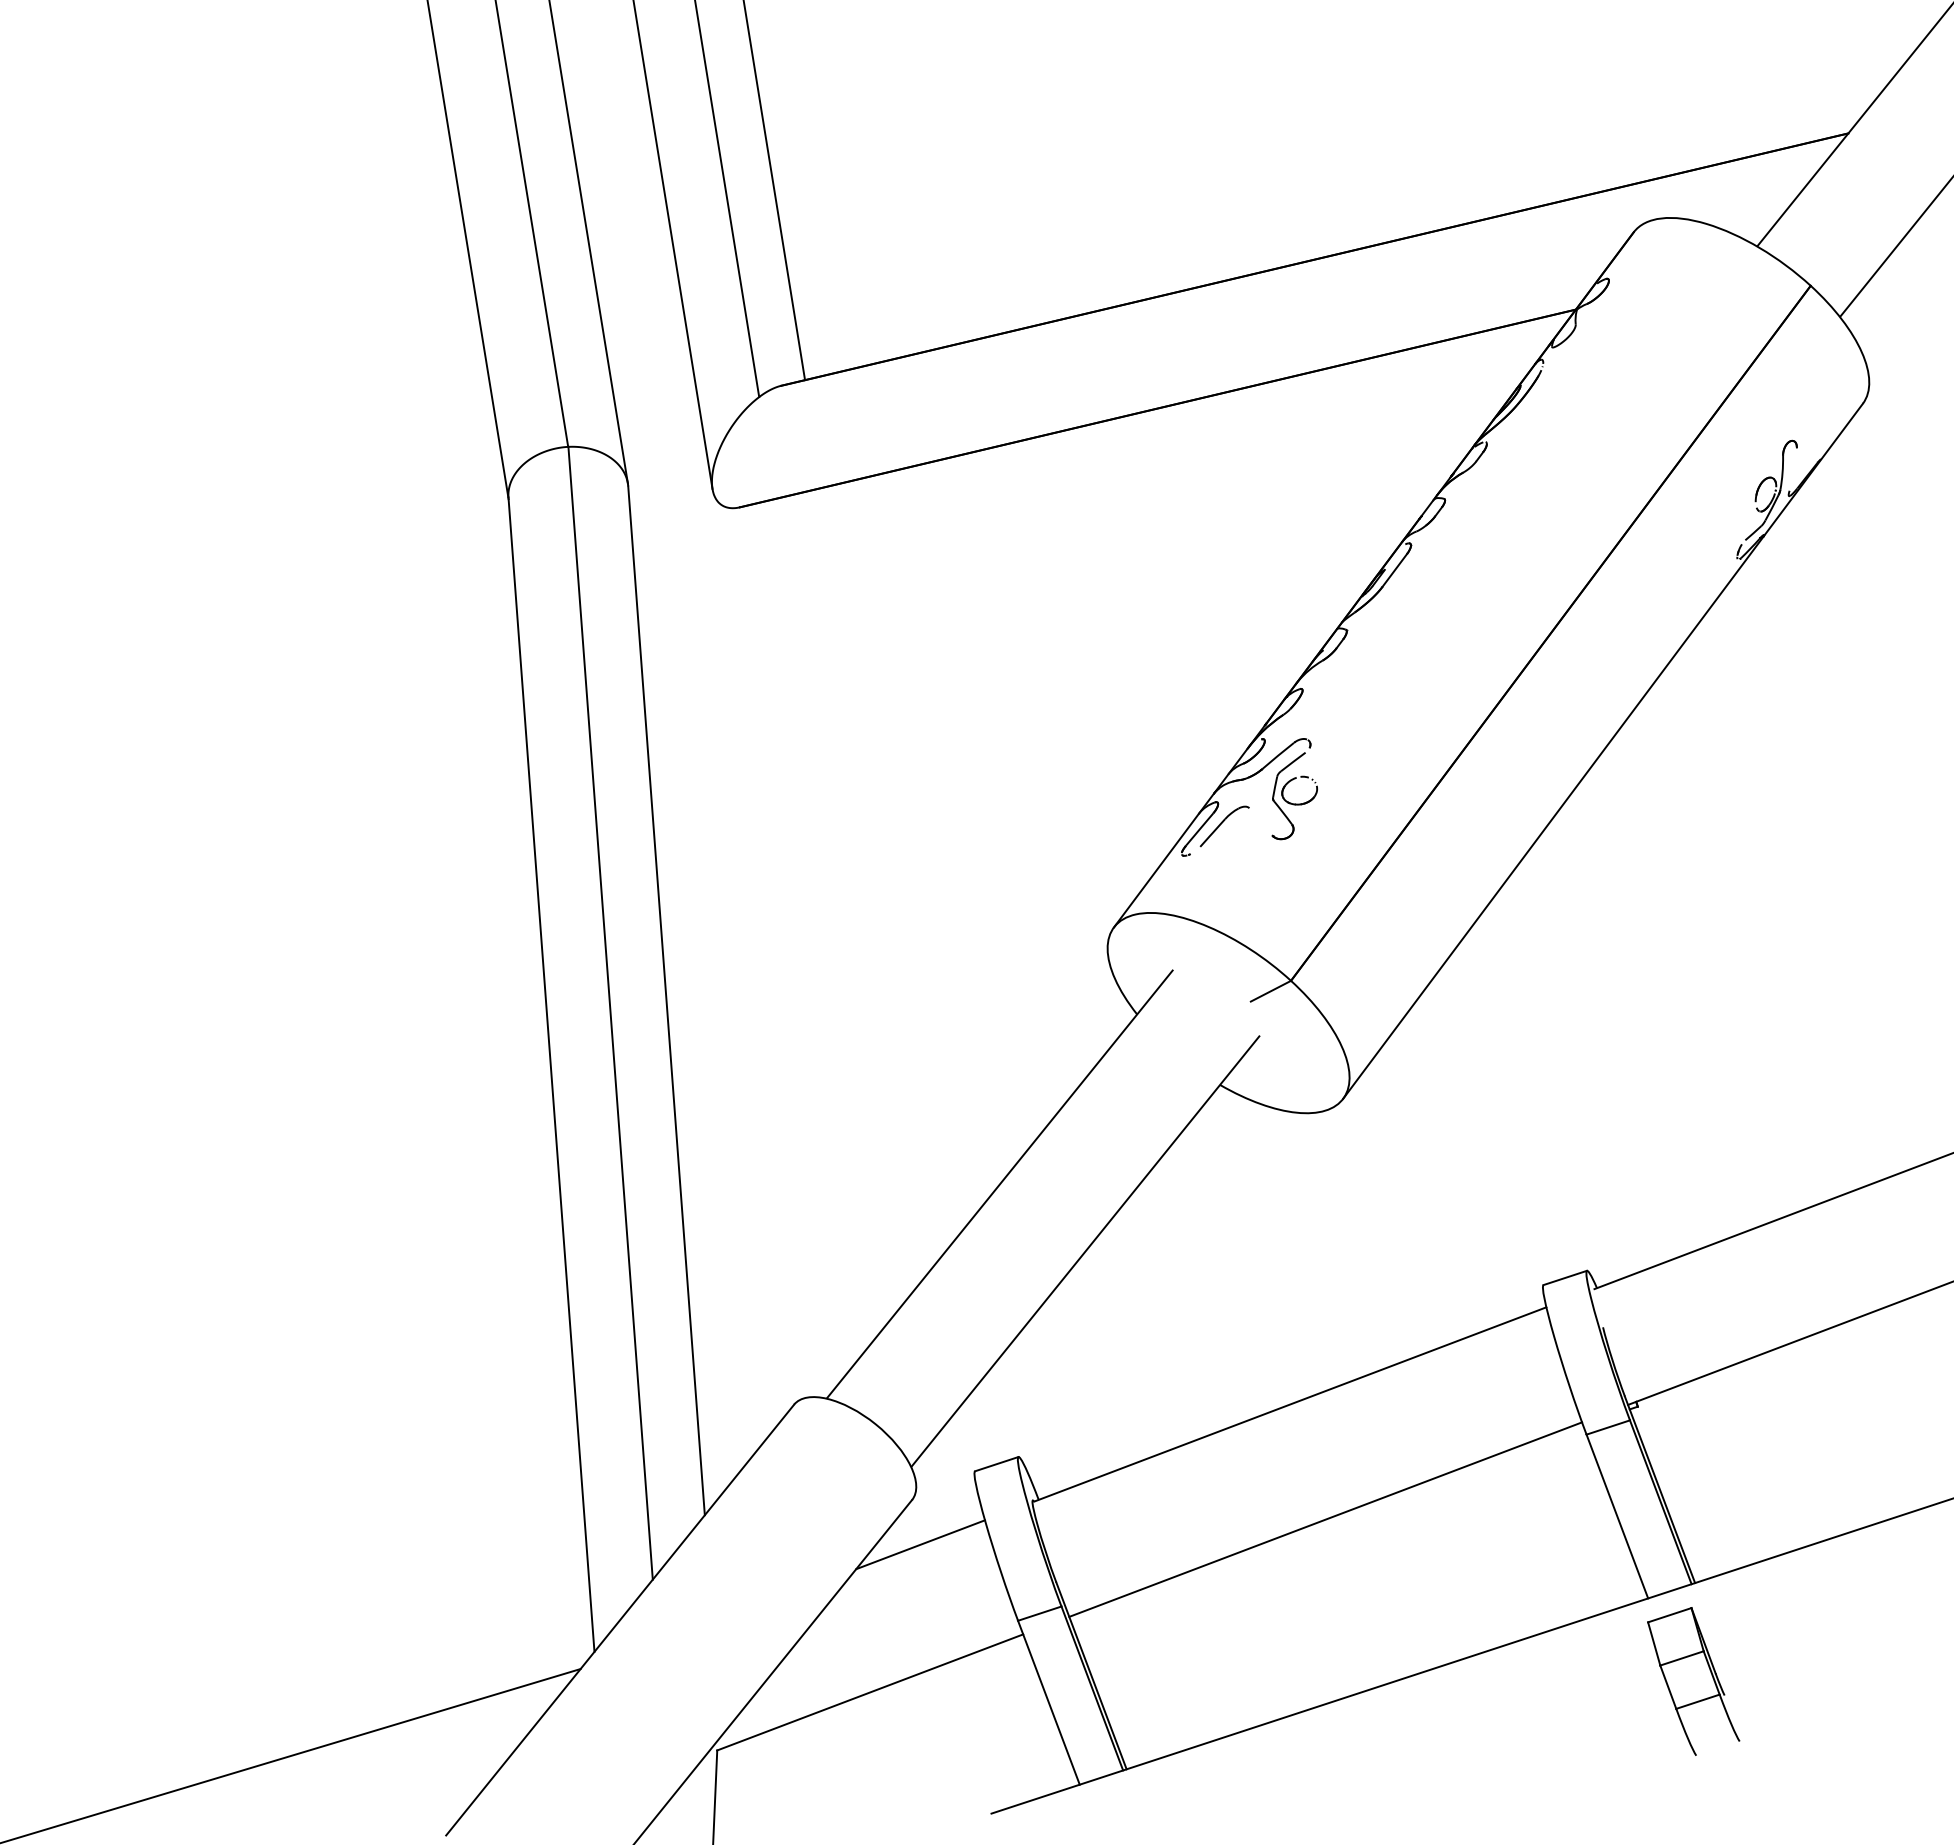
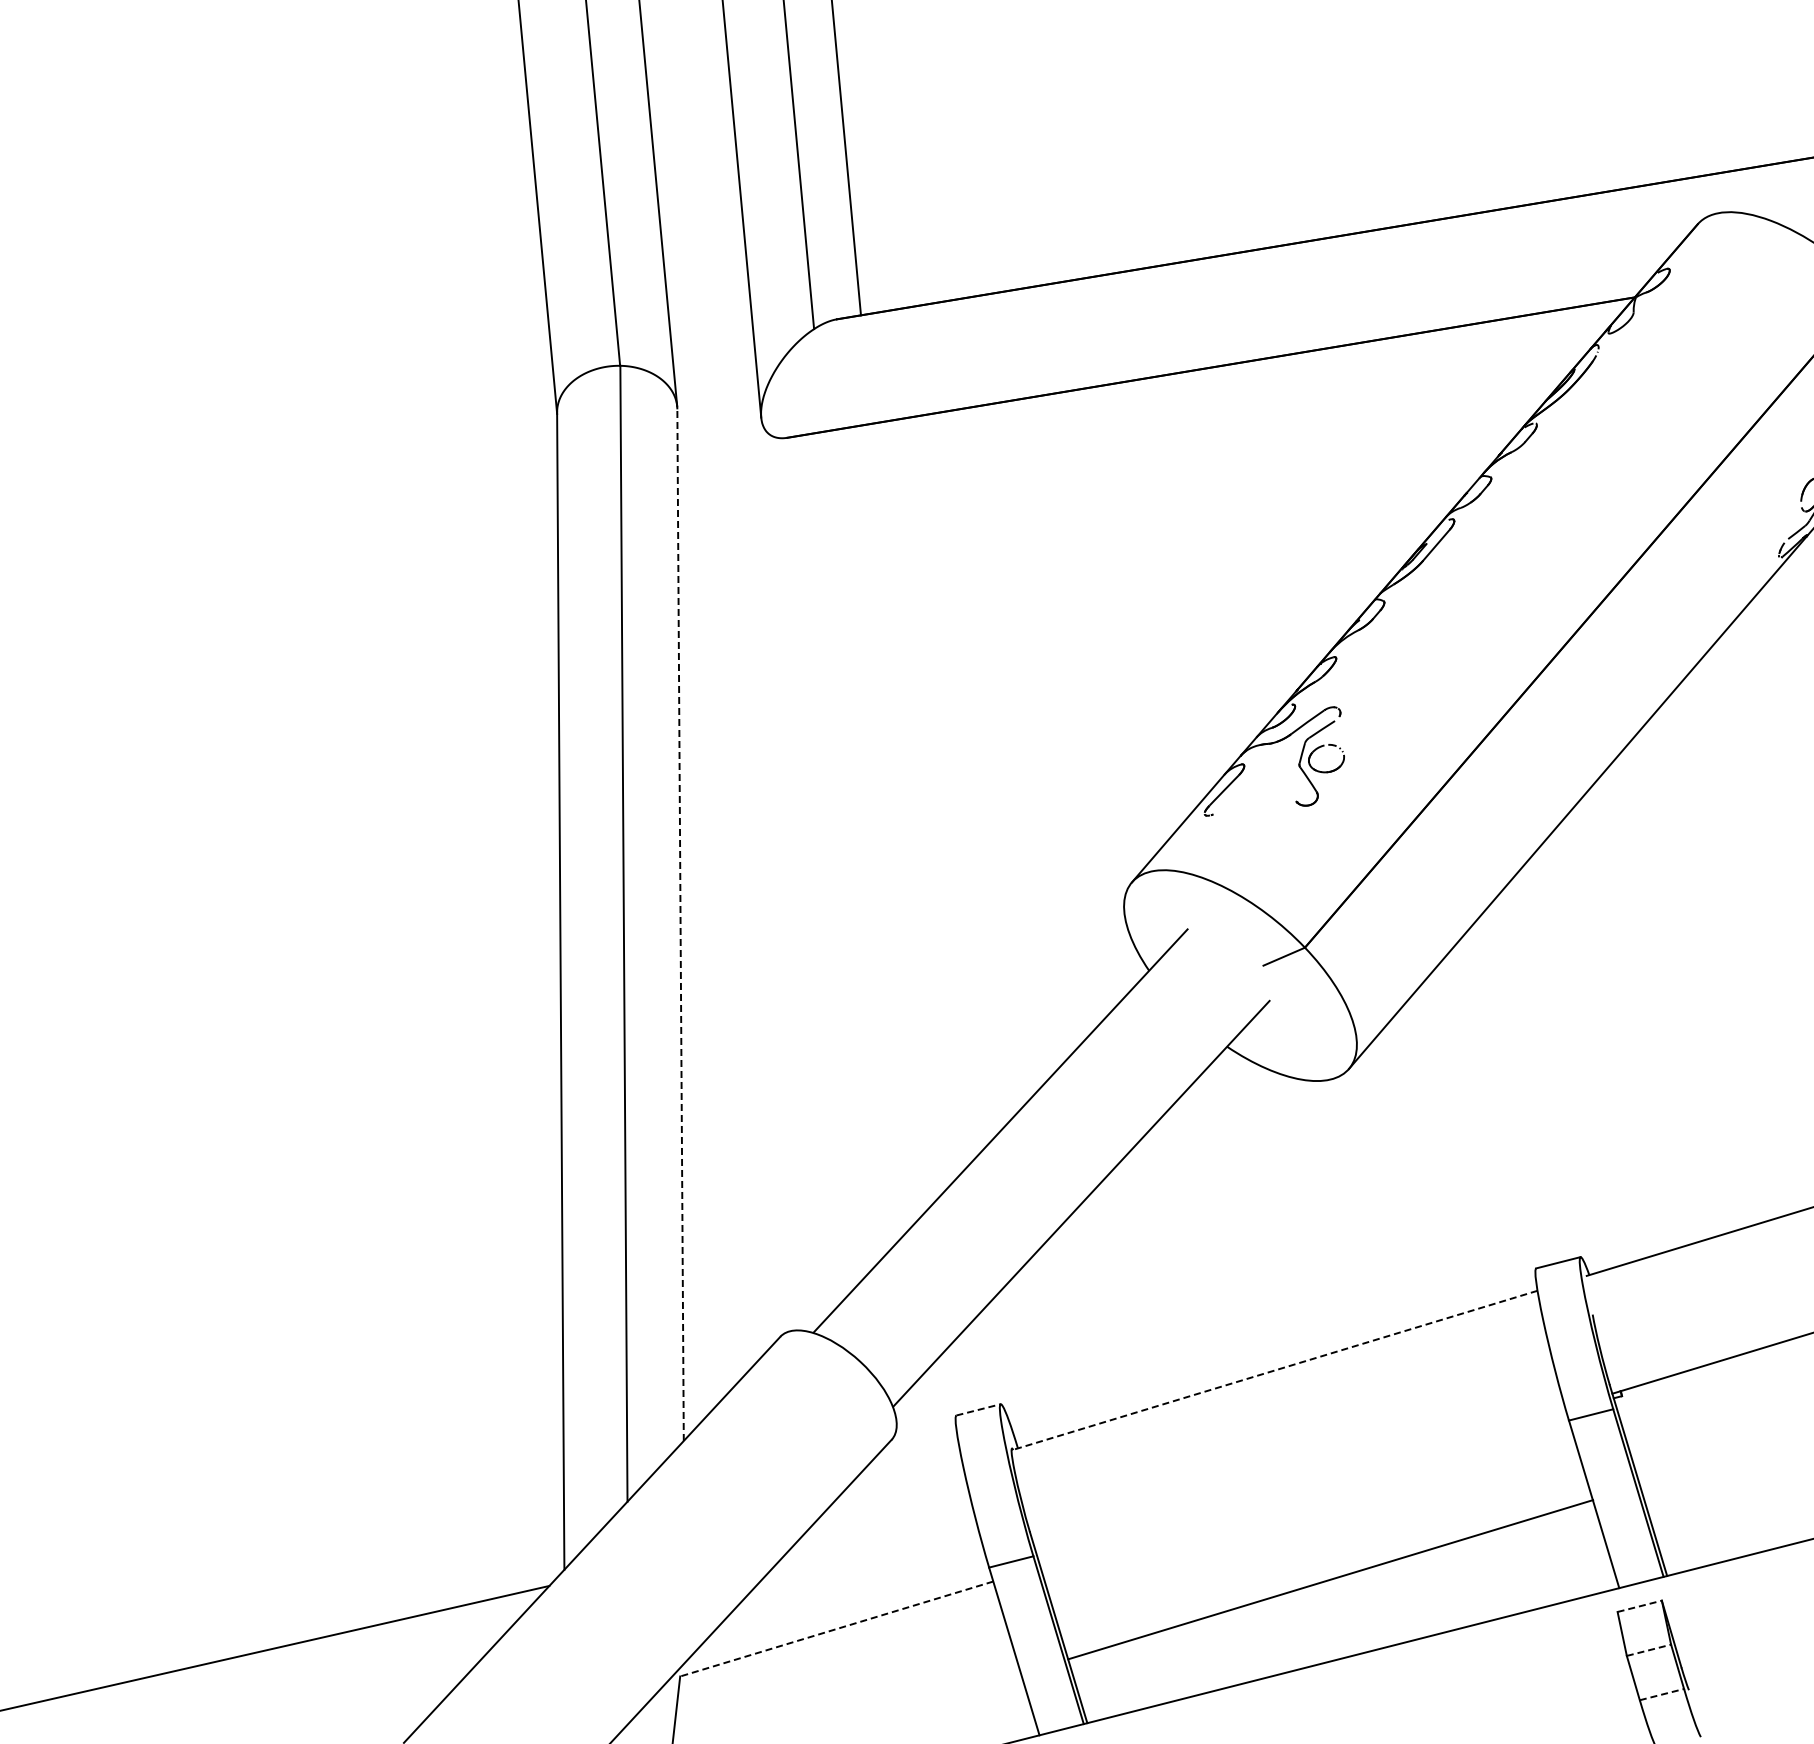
part: (1224, 826) -> (1249, 789), removed
line: (666, 1000) -> (680, 924), solid -> dashed
line: (1290, 1404) -> (1275, 1370), solid -> dashed
line: (996, 1464) -> (978, 1410), solid -> dashed
line: (1325, 1519) -> (1330, 1579), moved
line: (920, 1544) -> (896, 1484), removed
line: (1669, 1615) -> (1639, 1606), solid -> dashed
line: (1682, 1658) -> (1649, 1650), solid -> dashed
line: (870, 1692) -> (837, 1629), solid -> dashed
line: (1697, 1701) -> (1661, 1694), solid -> dashed

